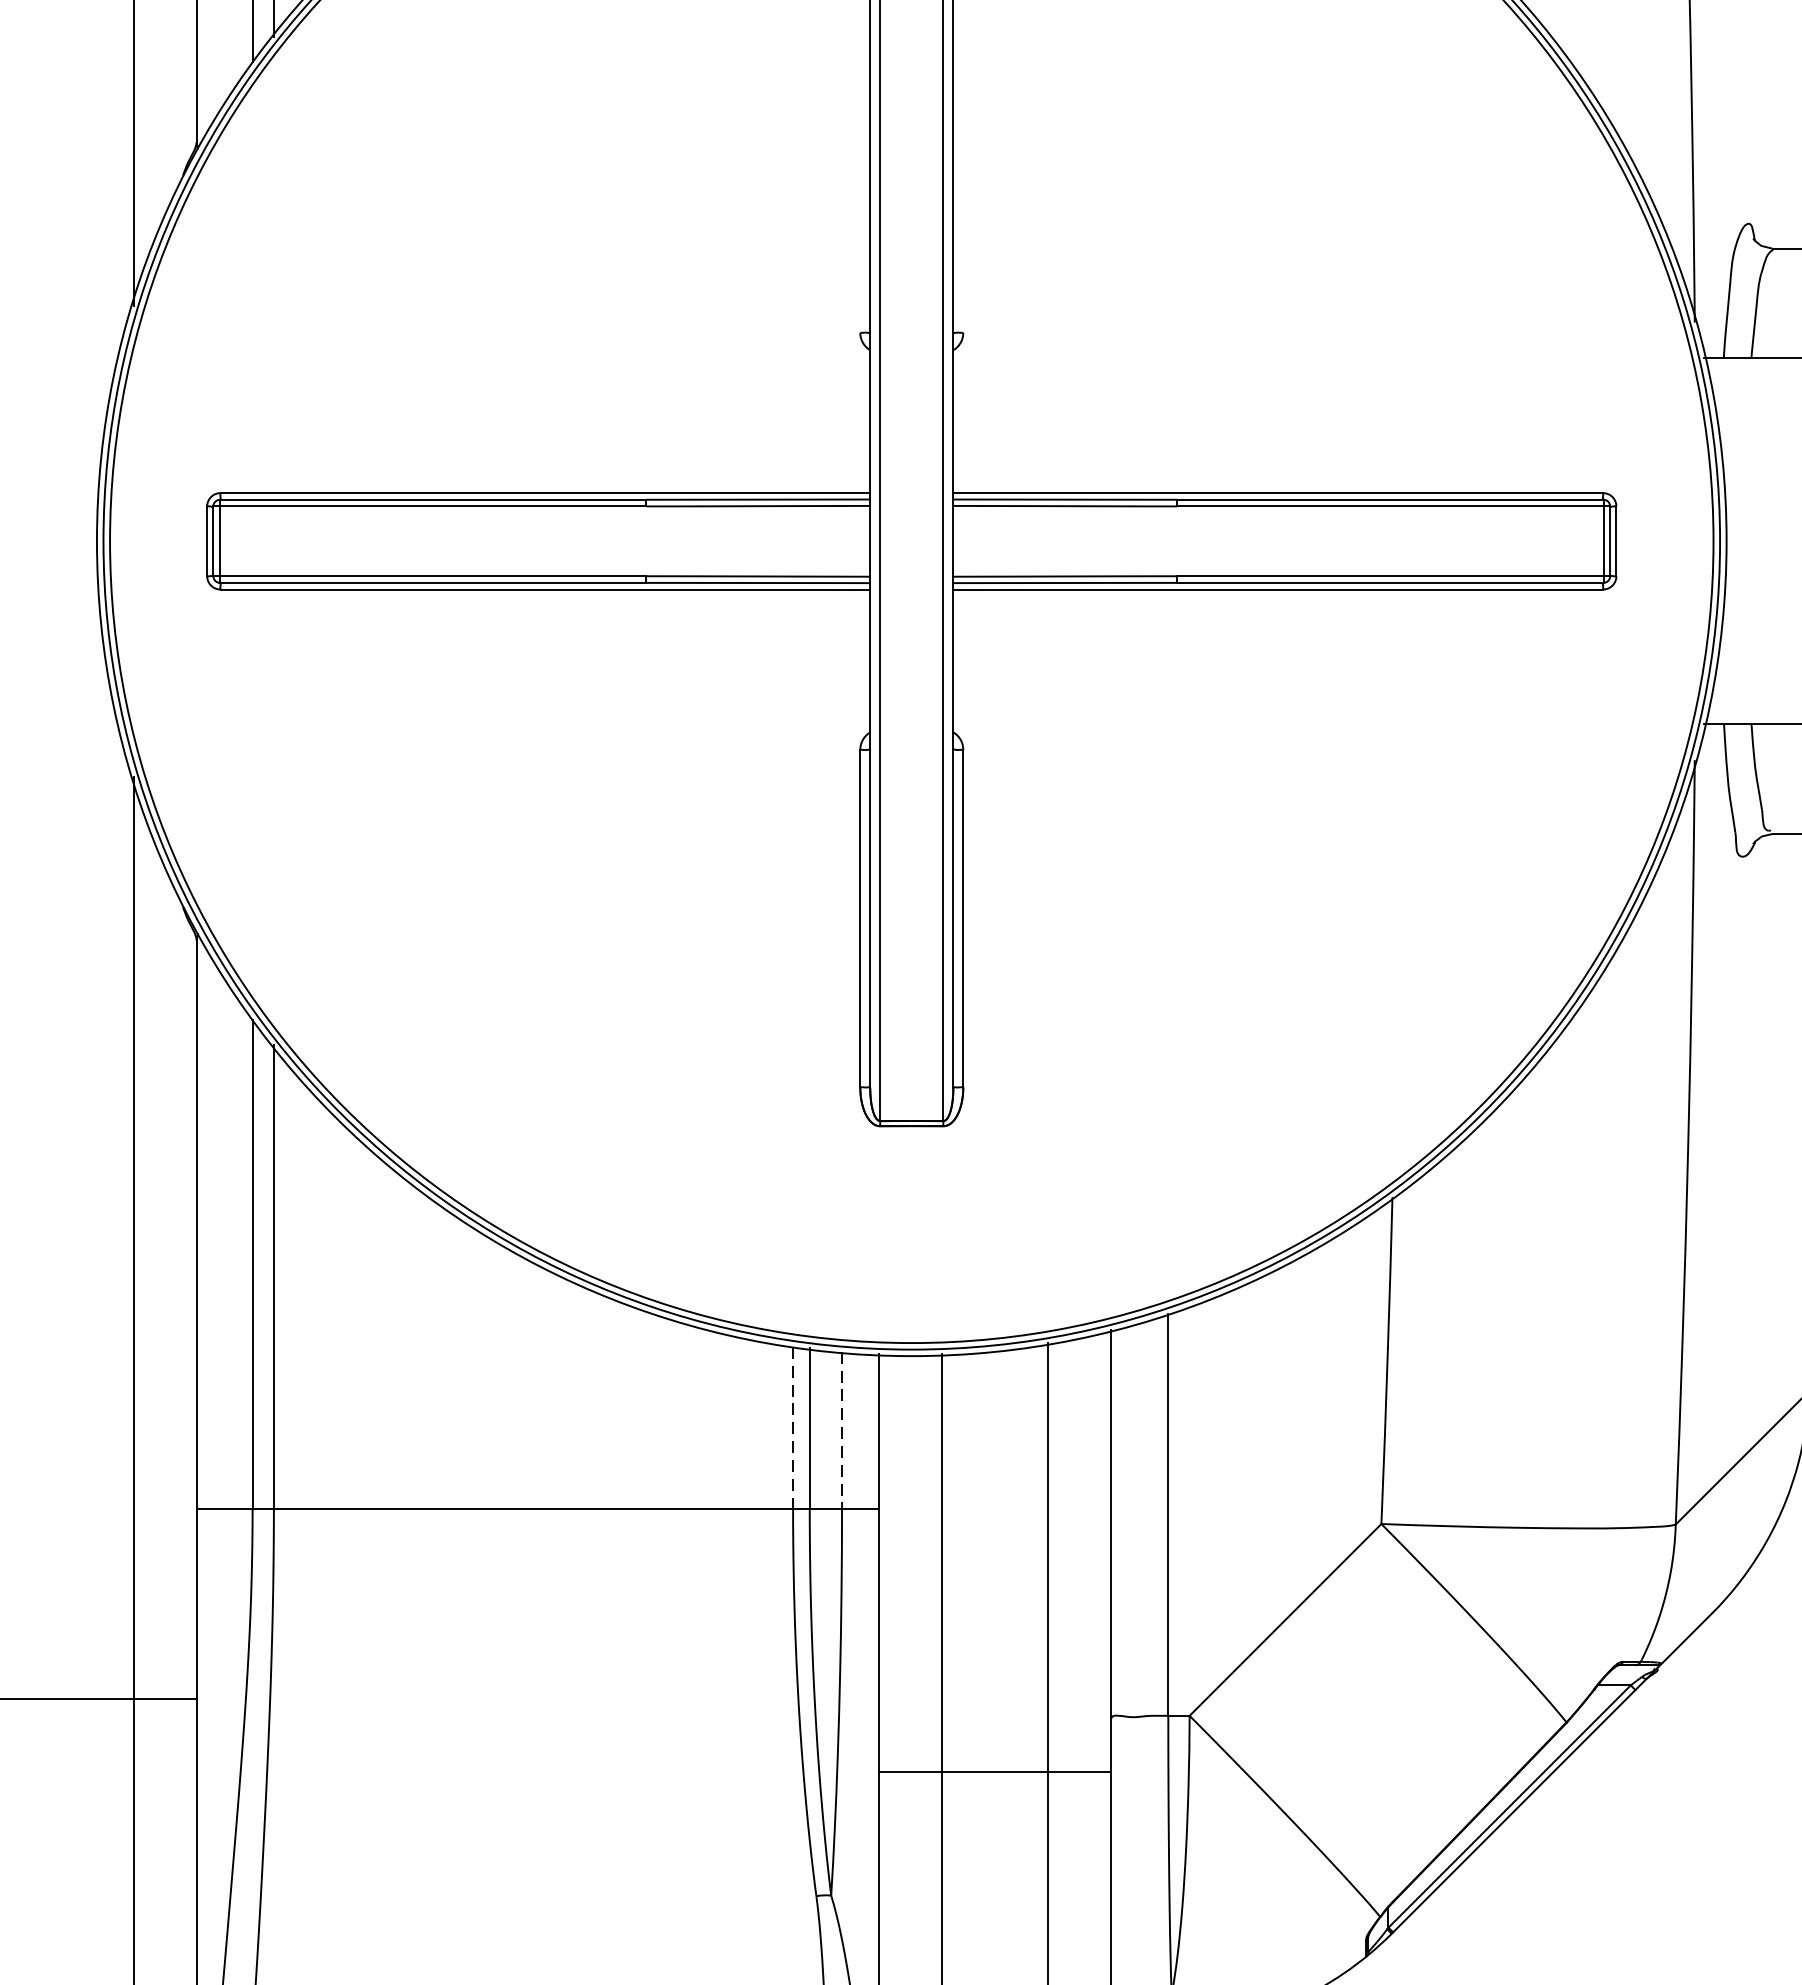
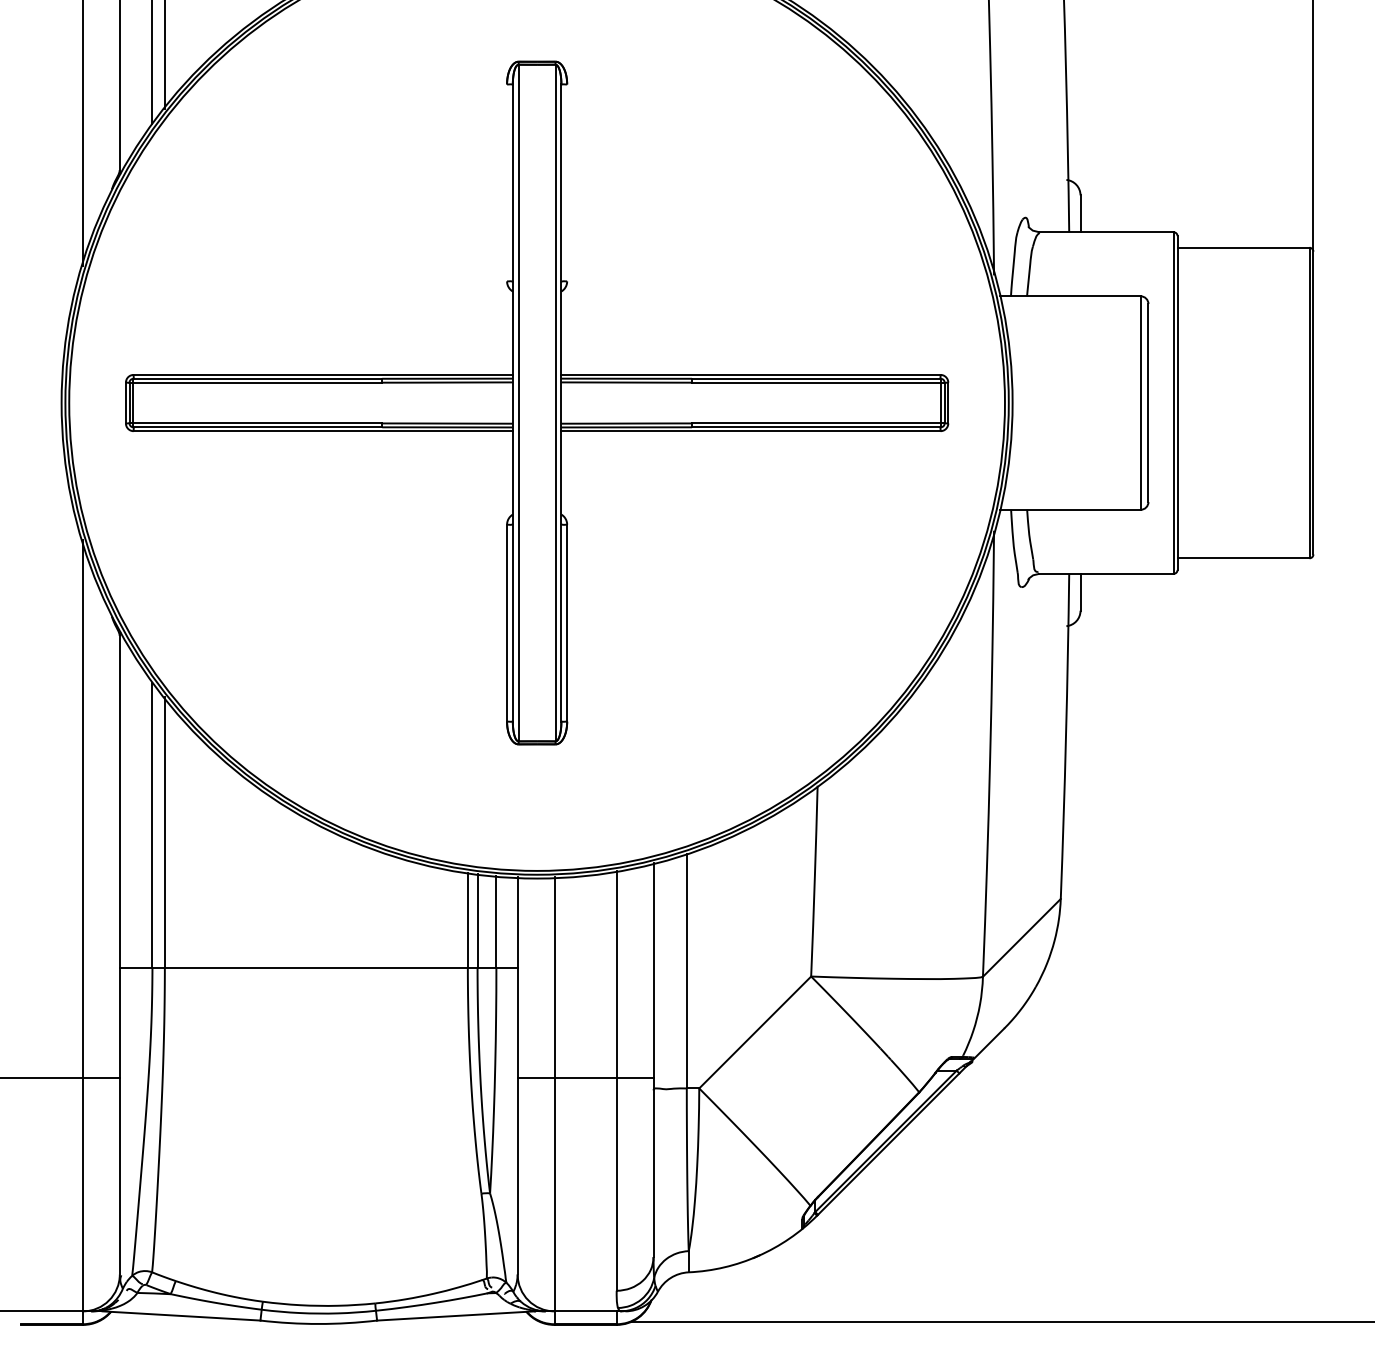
line: (792, 1428) -> (467, 920), dashed -> solid
line: (842, 1429) -> (496, 921), dashed -> solid
line: (994, 1772) -> (585, 1078), moved

